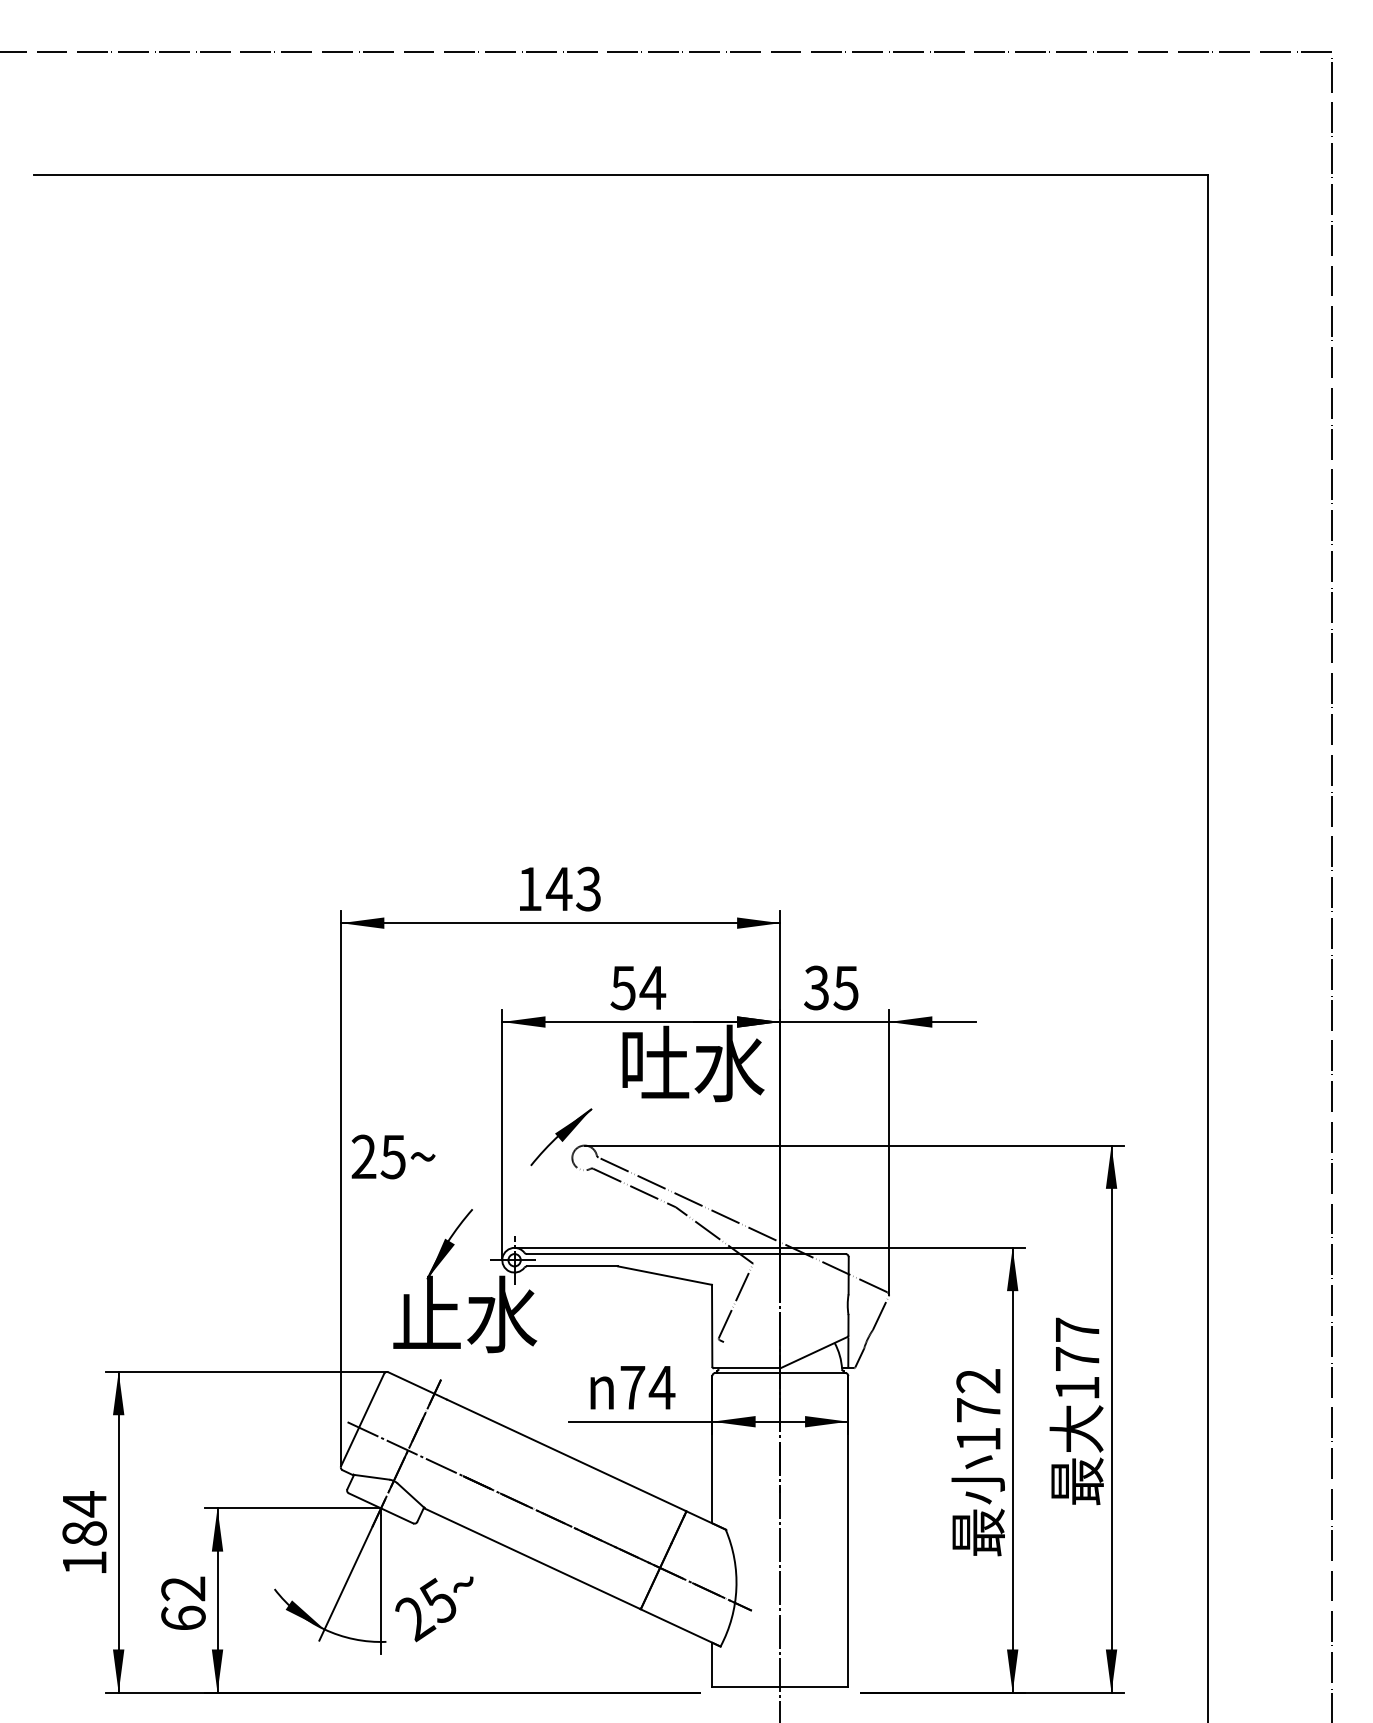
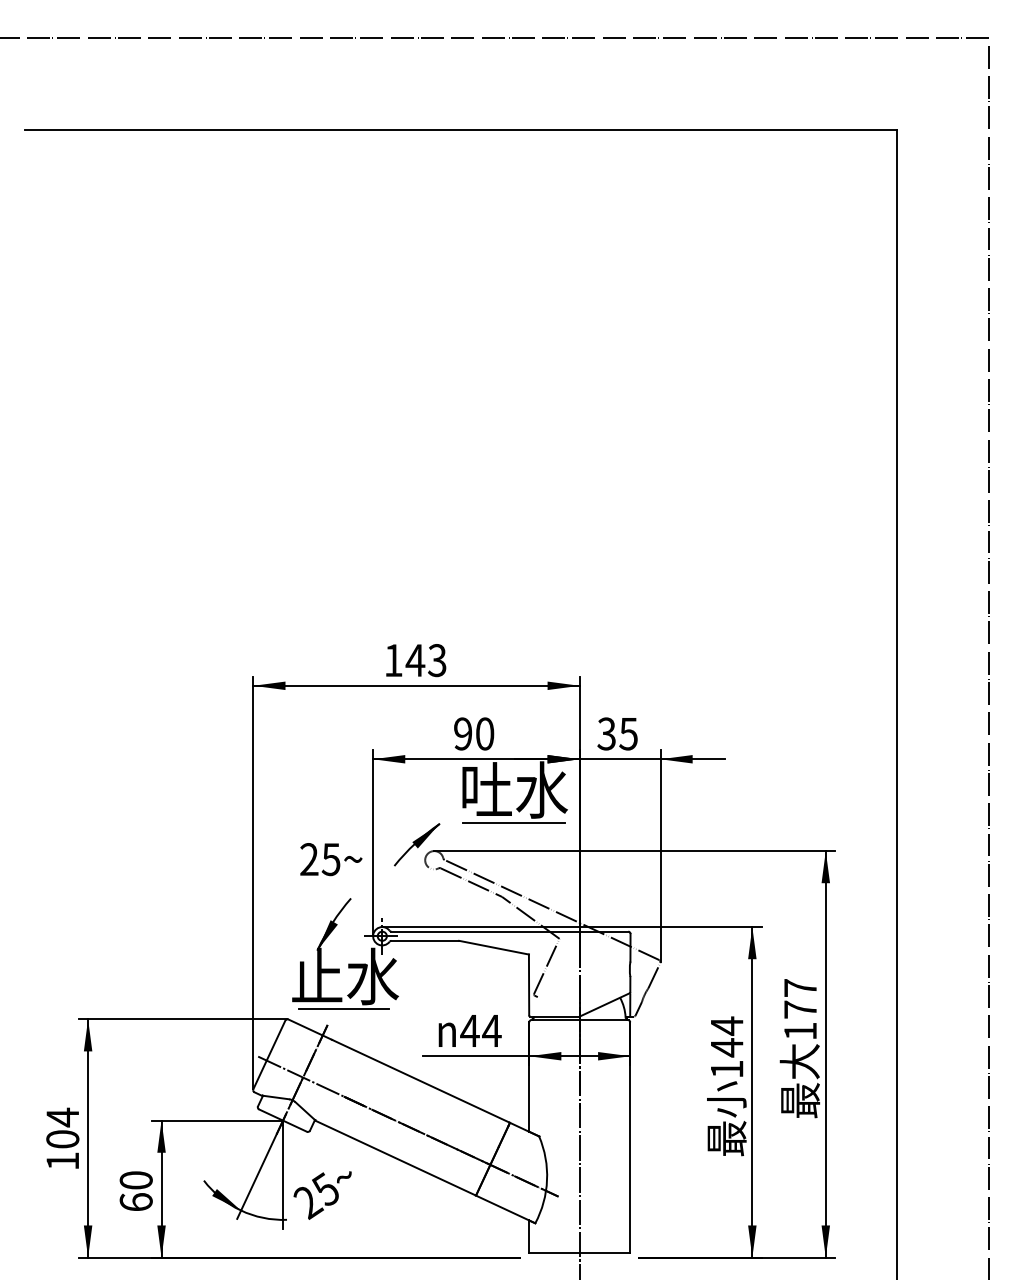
text: (637, 987) -> (473, 733), 54 -> 90
line: (691, 1107) -> (513, 822), added
text: (393, 1156) -> (331, 859), moved
line: (462, 1358) -> (343, 1009), added
text: (631, 1387) -> (469, 1030), 74 -> 44
text: (977, 1395) -> (726, 1036), 172 -> 144
text: (84, 1533) -> (62, 1139), 184 -> 104
text: (182, 1588) -> (135, 1180), 62 -> 60

